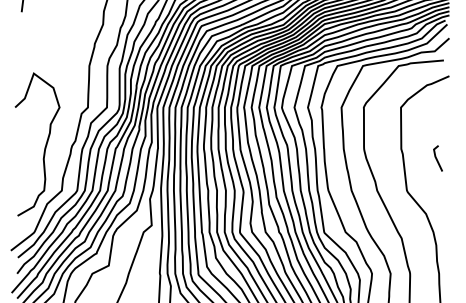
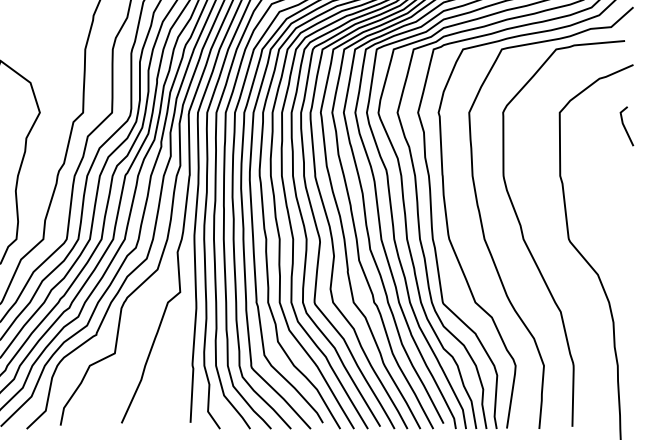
line: (437, 158) -> (625, 126), moved

